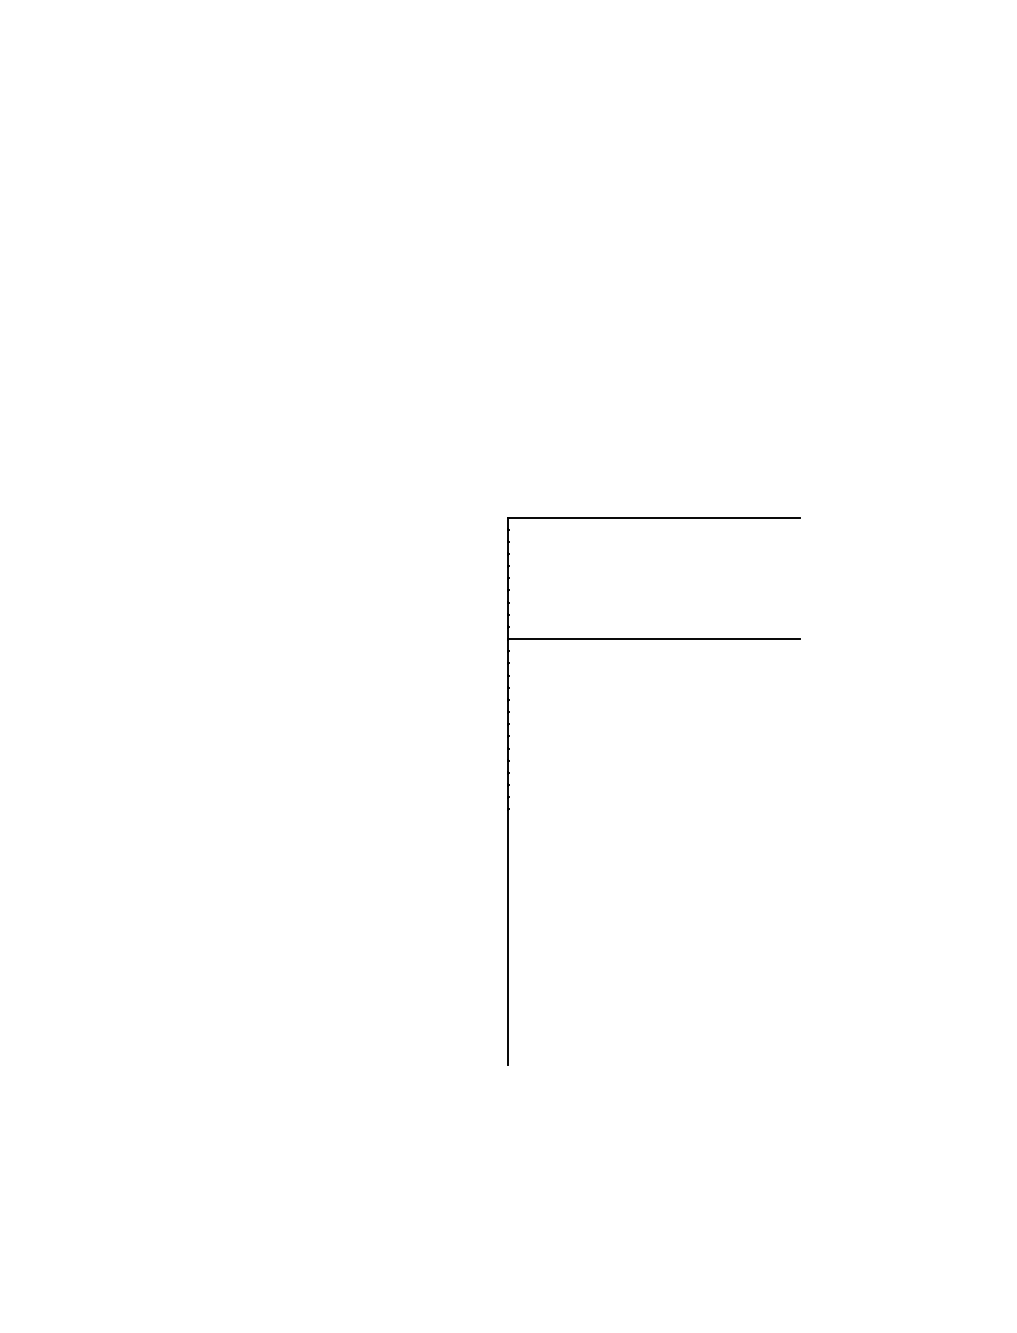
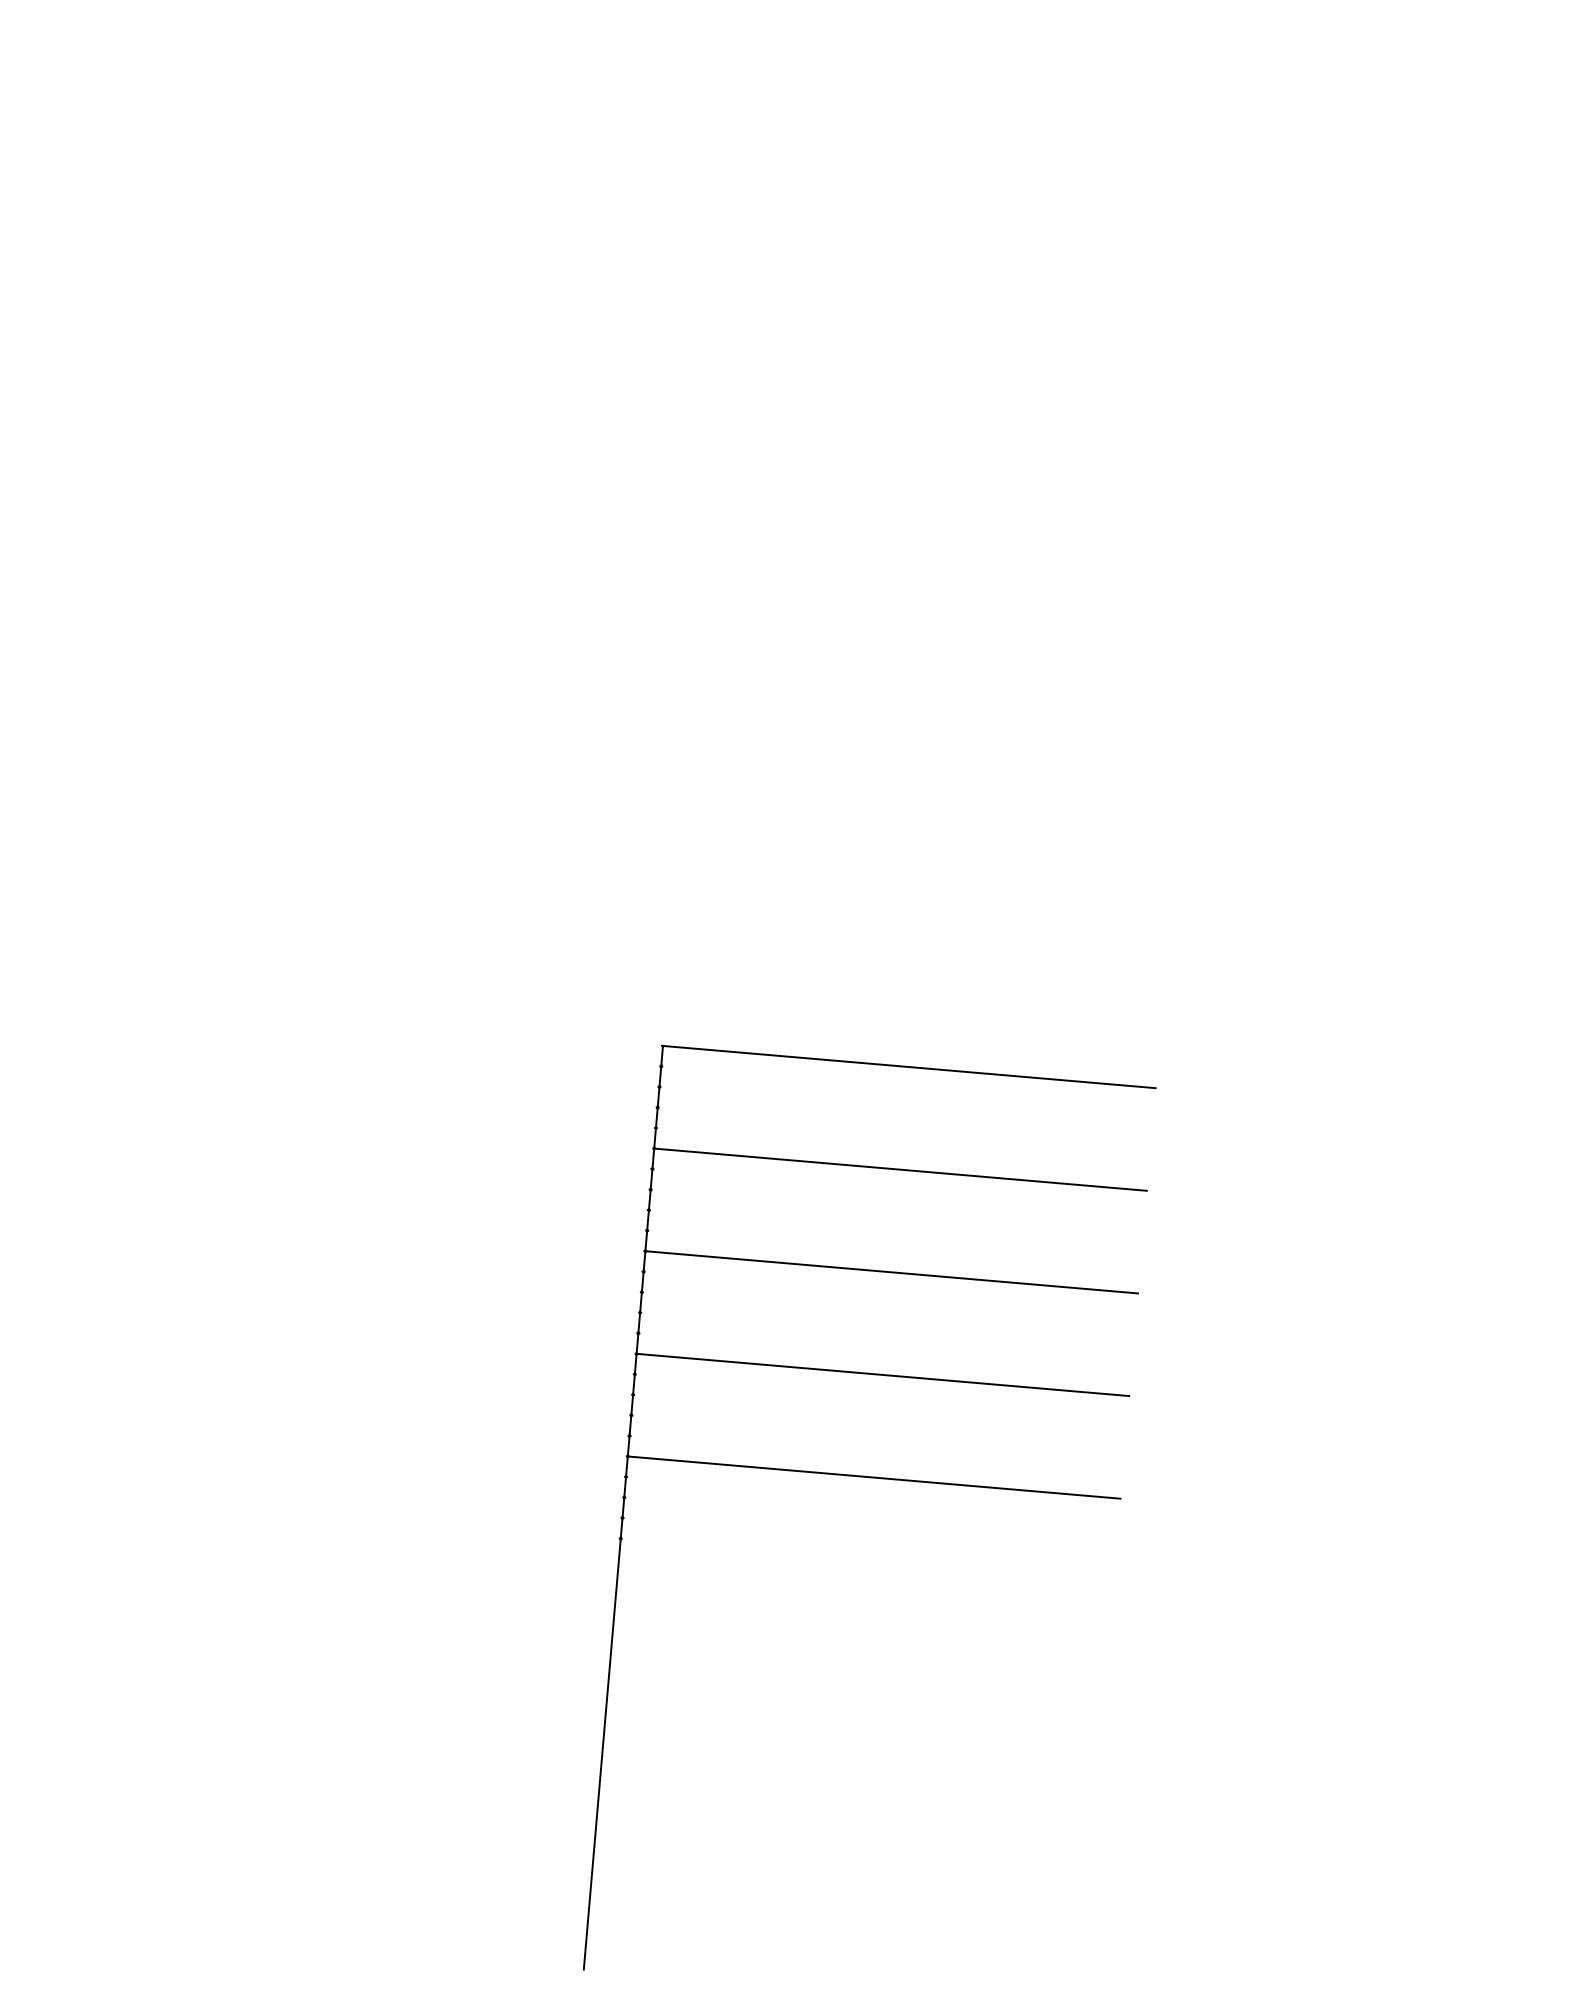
line: (654, 578) -> (900, 1169), added
line: (654, 699) -> (883, 1374), added
line: (654, 760) -> (874, 1477), added

